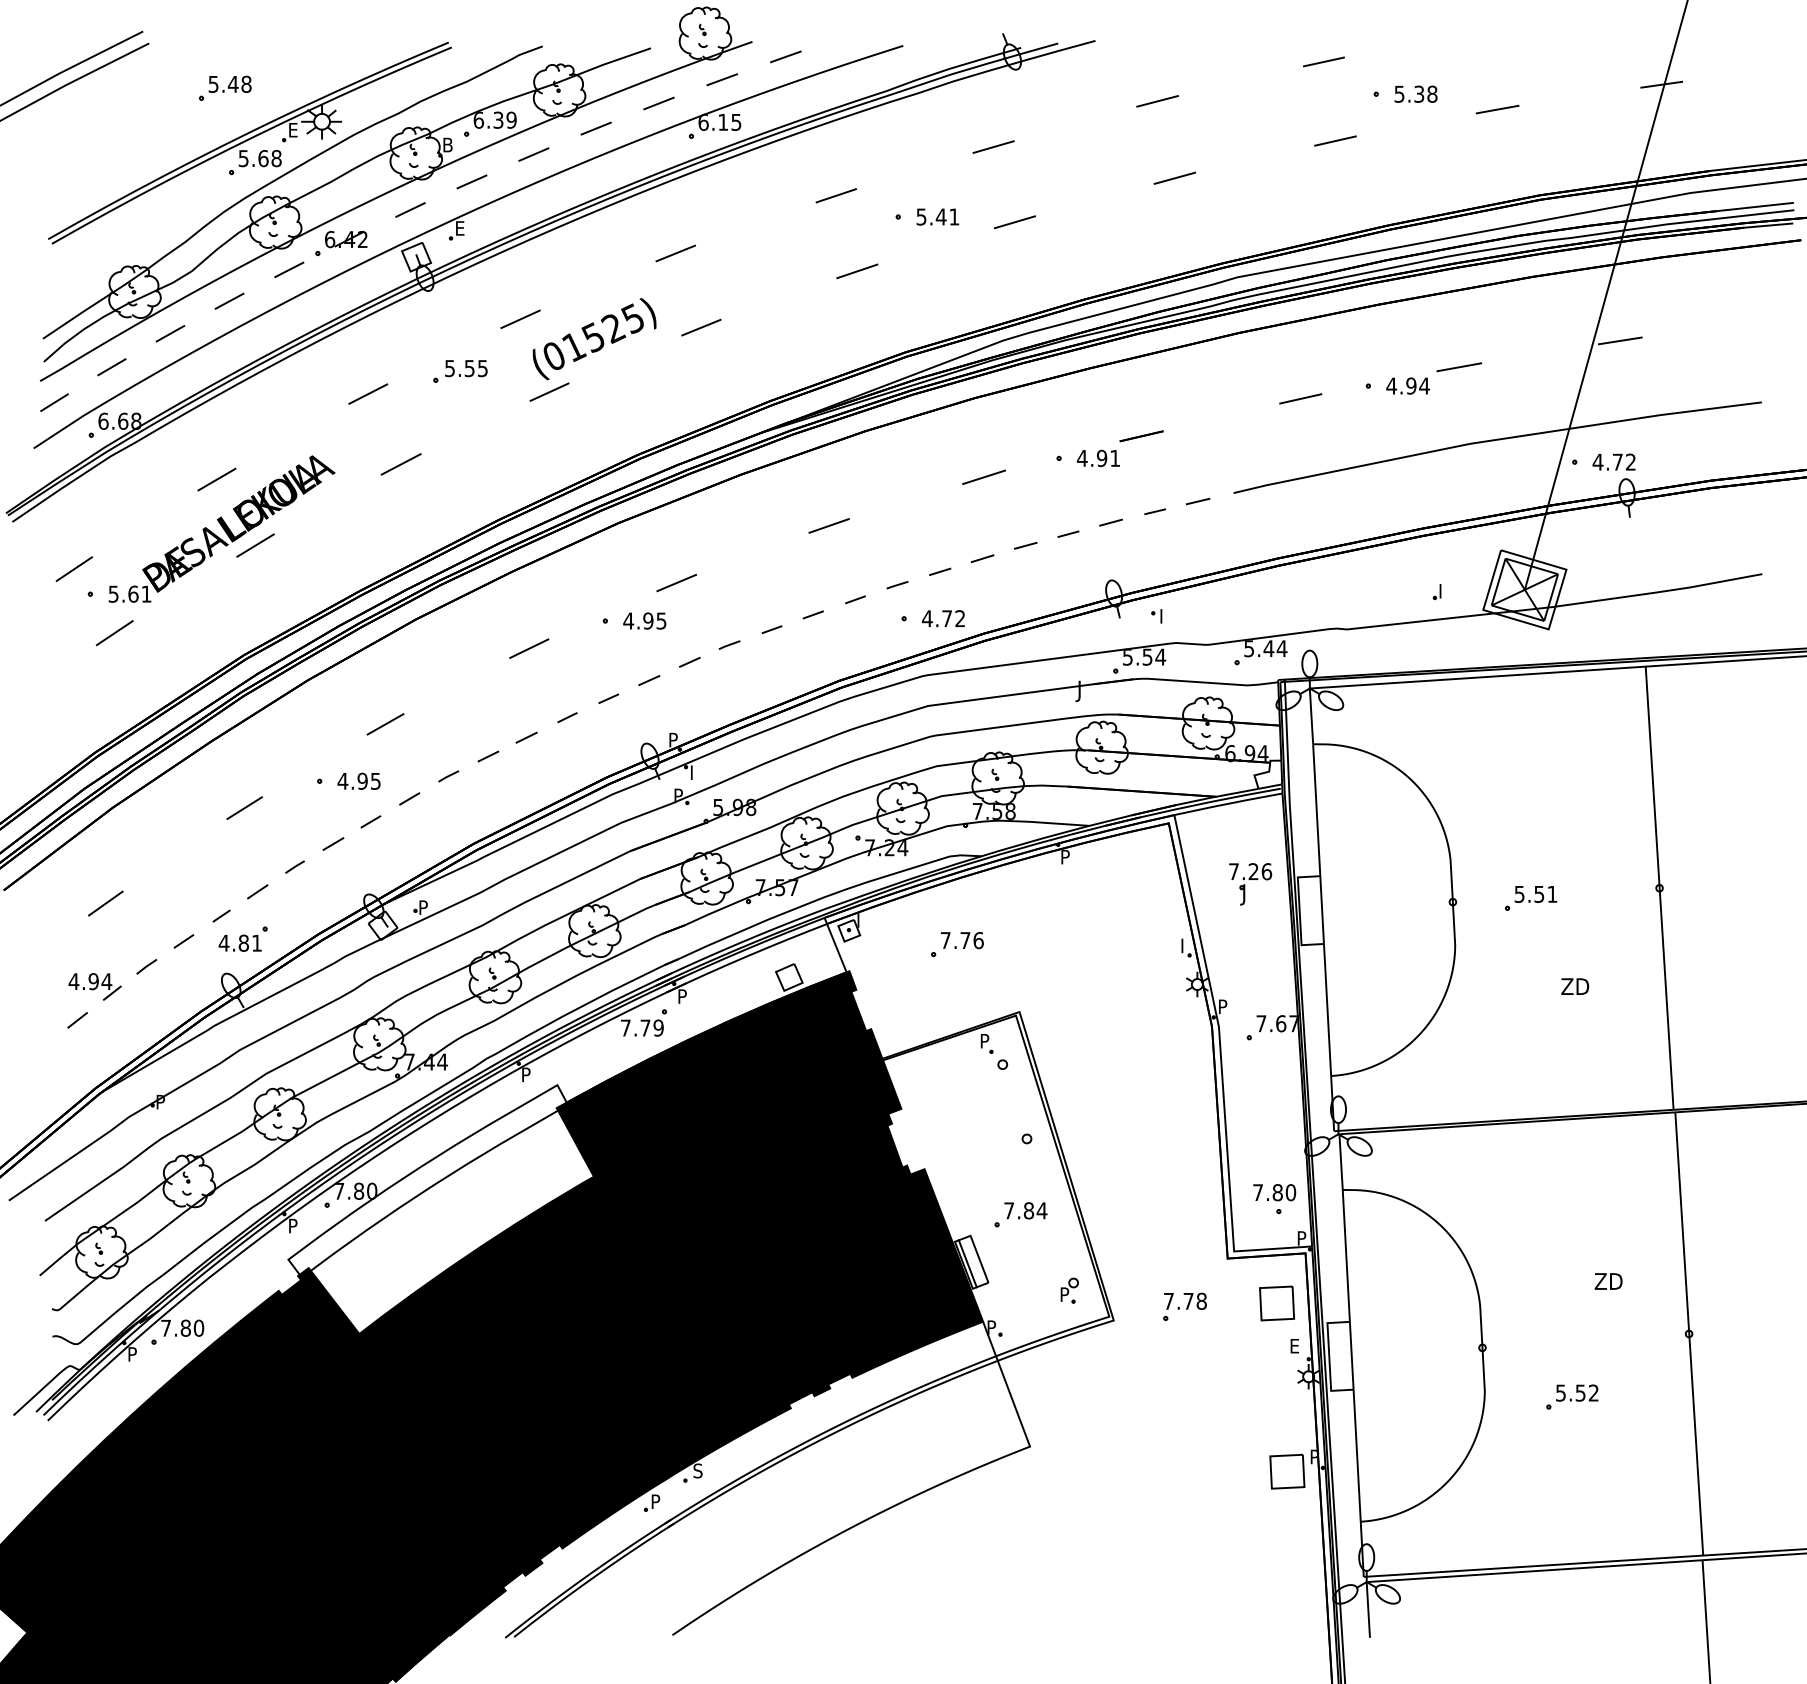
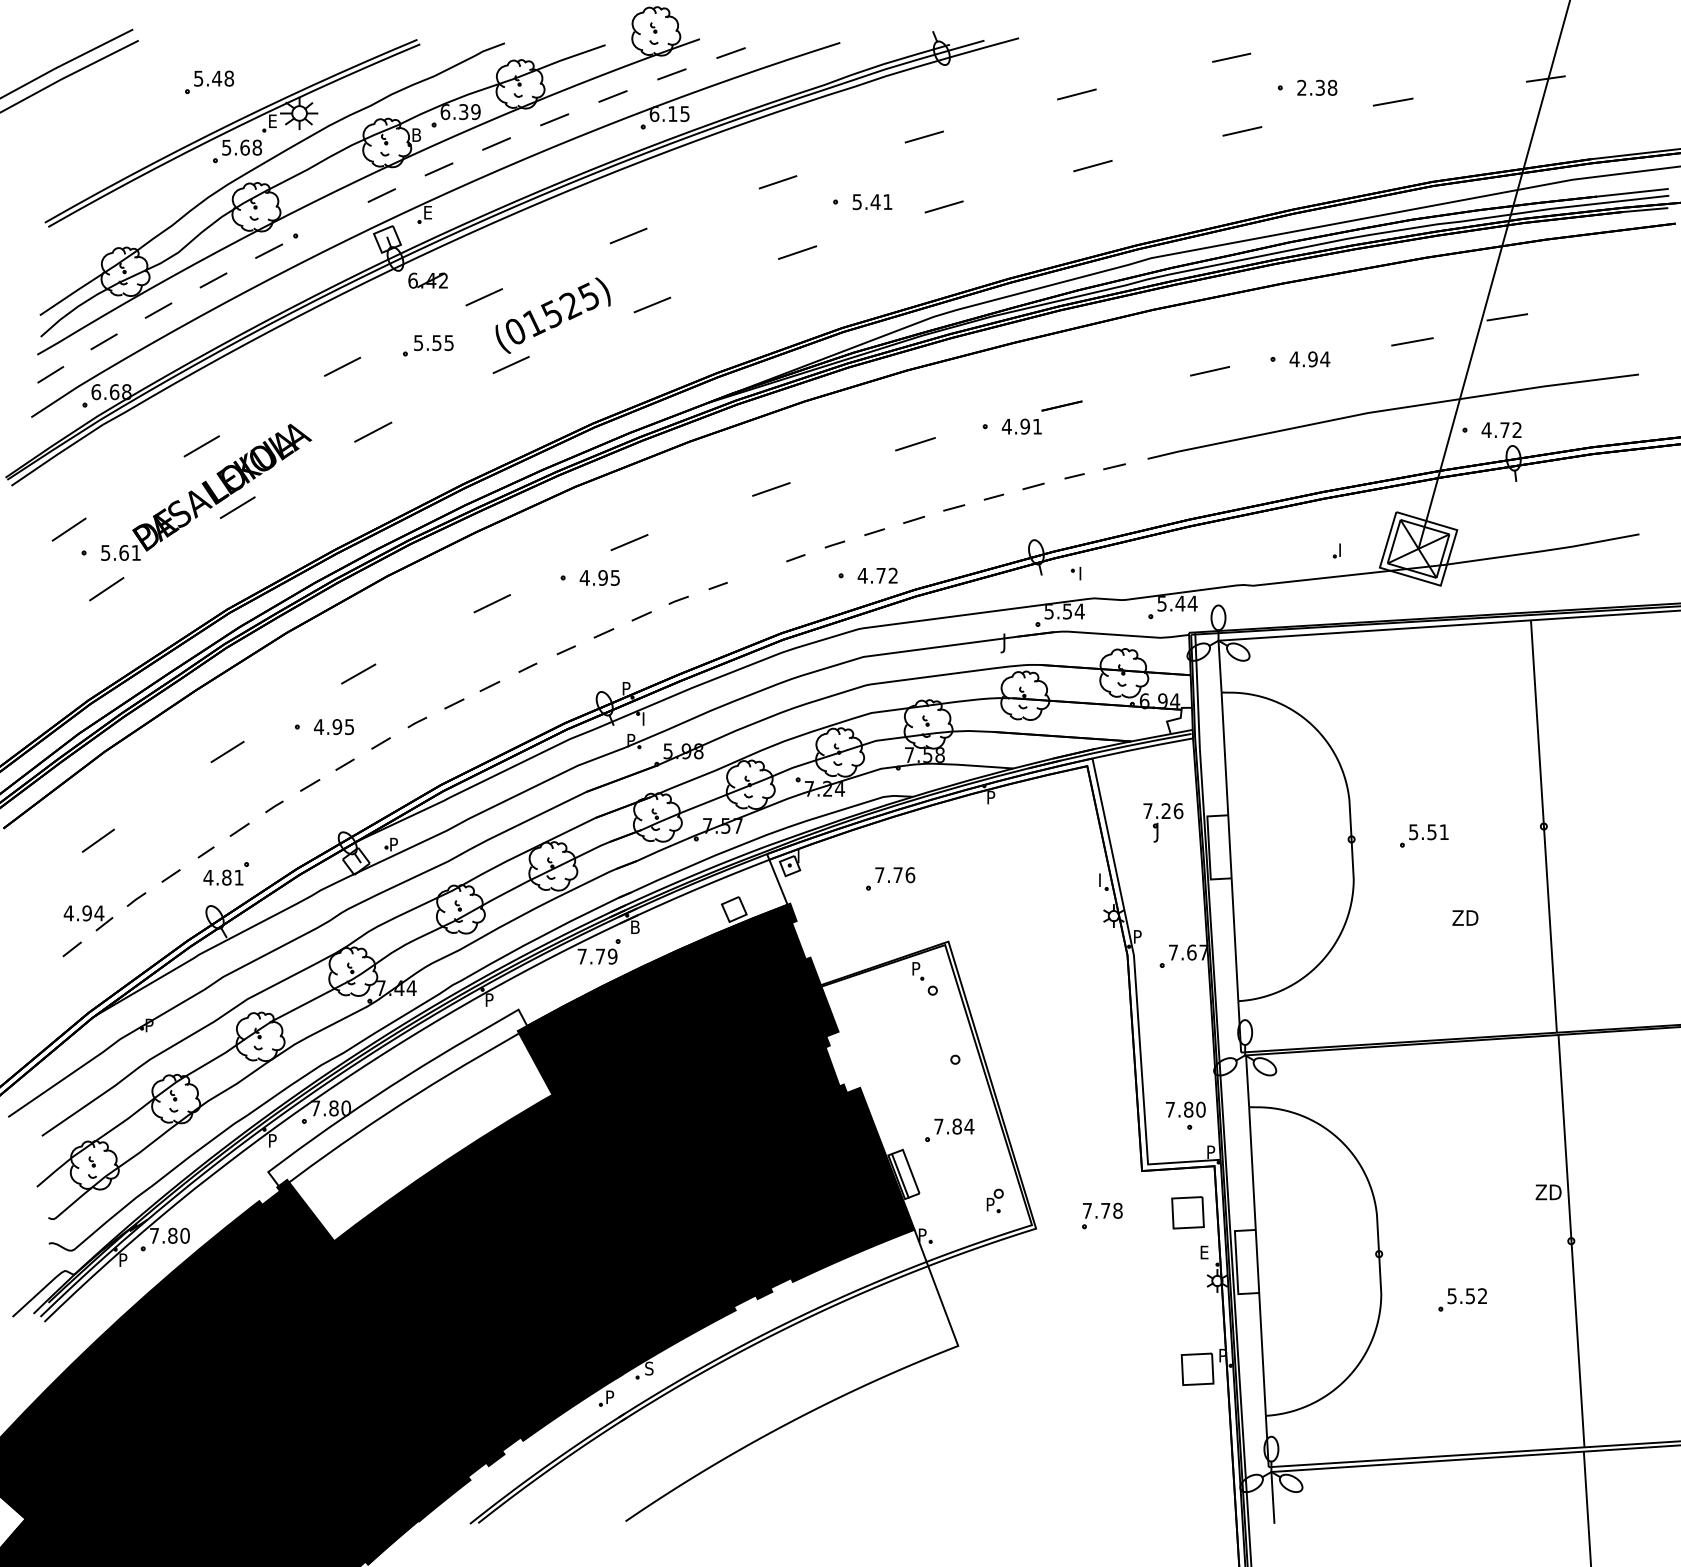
text: (1399, 93) -> (1301, 87), 5.38 -> 2.38
part: (346, 239) -> (428, 280), moved
line: (1459, 367) -> (1412, 342), moved
line: (812, 614) -> (755, 571), removed
text: (683, 996) -> (635, 927), P -> B
text: (1608, 1281) -> (1548, 1192), moved

